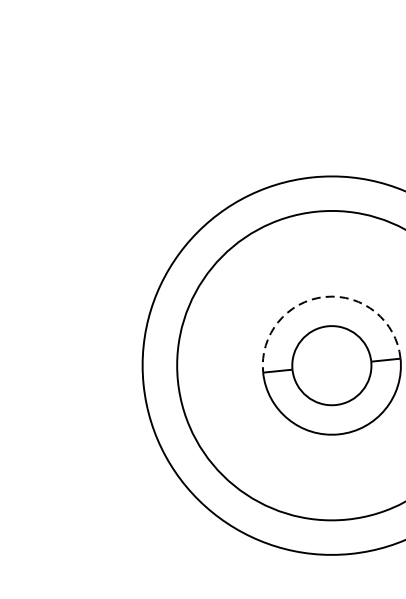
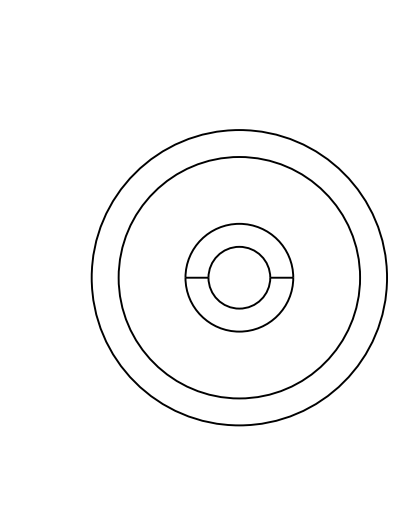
arc: (325, 296) -> (239, 223), dashed -> solid

